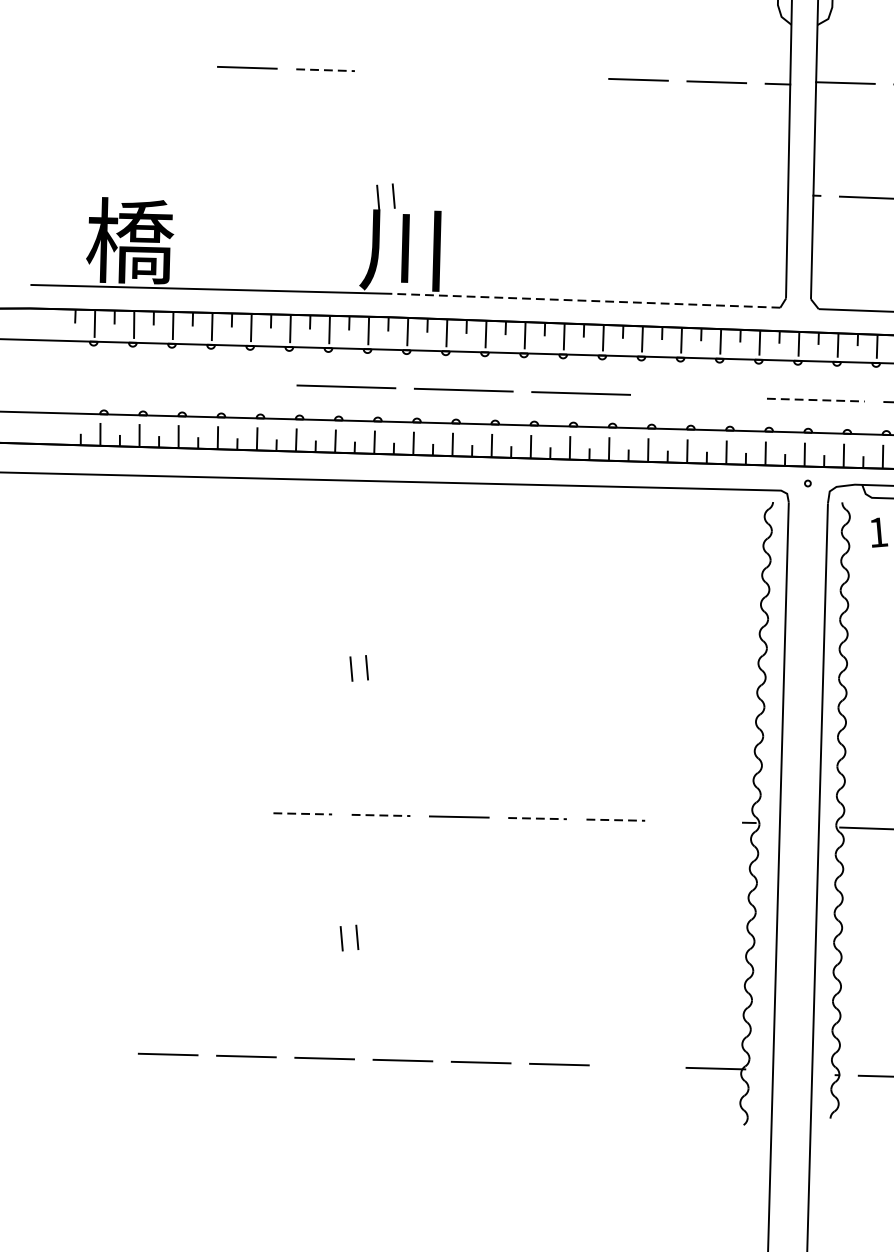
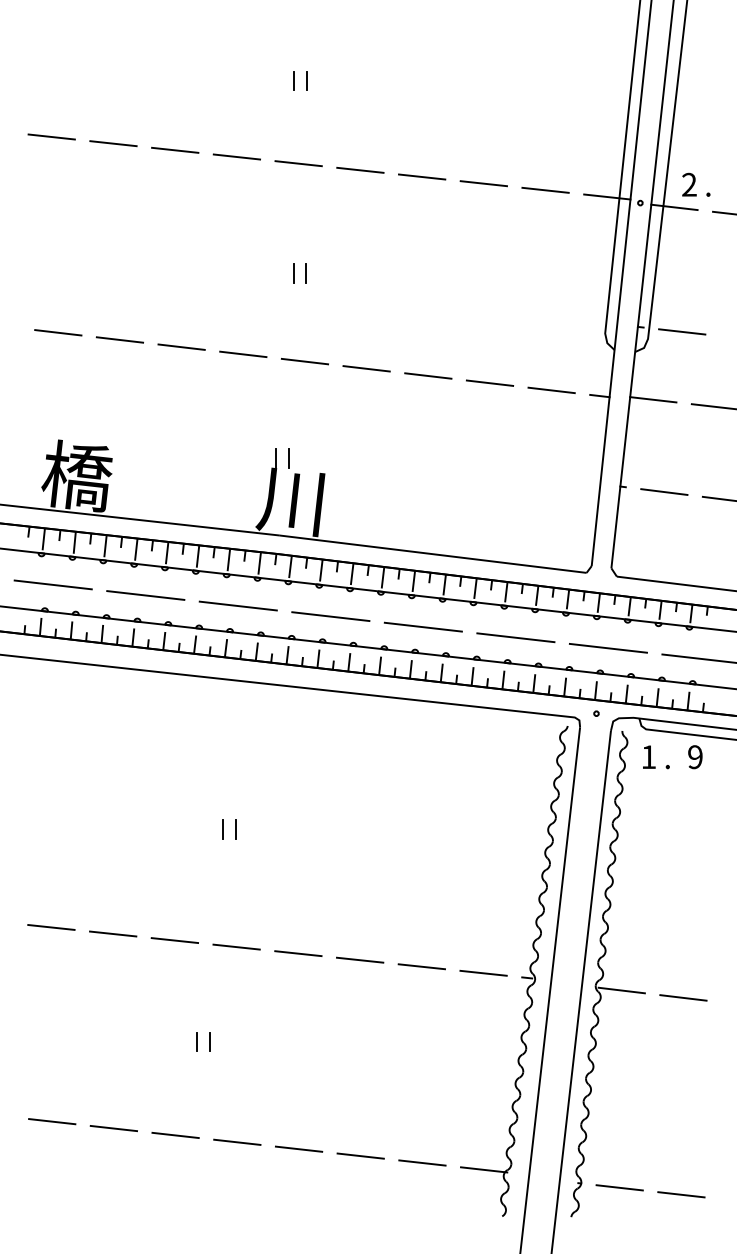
line: (91, 62) -> (58, 332), added
line: (168, 64) -> (119, 339), added
line: (325, 70) -> (243, 354), dashed -> solid
line: (403, 72) -> (304, 361), added
line: (481, 74) -> (366, 368), added
line: (560, 76) -> (428, 375), added
line: (586, 301) -> (433, 554), dashed -> solid
line: (110, 379) -> (52, 584), added
line: (228, 383) -> (145, 595), added
line: (697, 396) -> (515, 637), added
line: (815, 400) -> (608, 648), dashed -> solid
line: (146, 810) -> (51, 927), added
line: (224, 811) -> (113, 933), added
line: (303, 813) -> (175, 940), dashed -> solid
line: (382, 815) -> (237, 947), dashed -> solid
line: (538, 818) -> (360, 960), dashed -> solid
line: (616, 819) -> (422, 966), dashed -> solid
line: (693, 822) -> (483, 973), added
line: (637, 1065) -> (422, 1162), added

